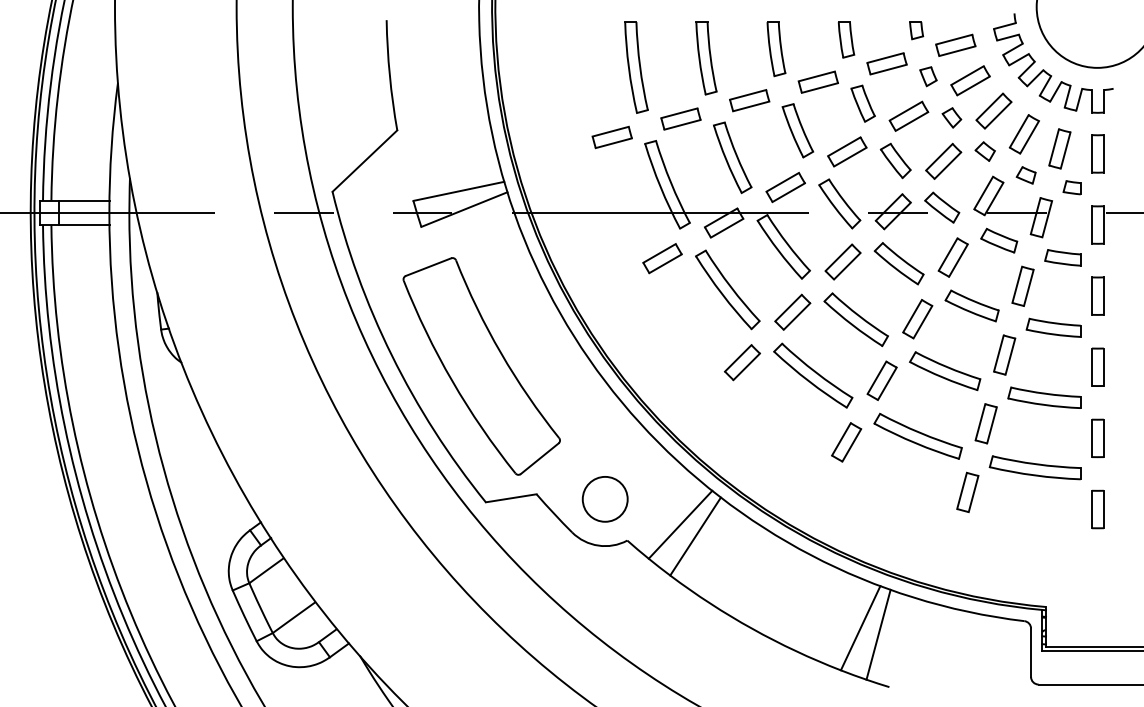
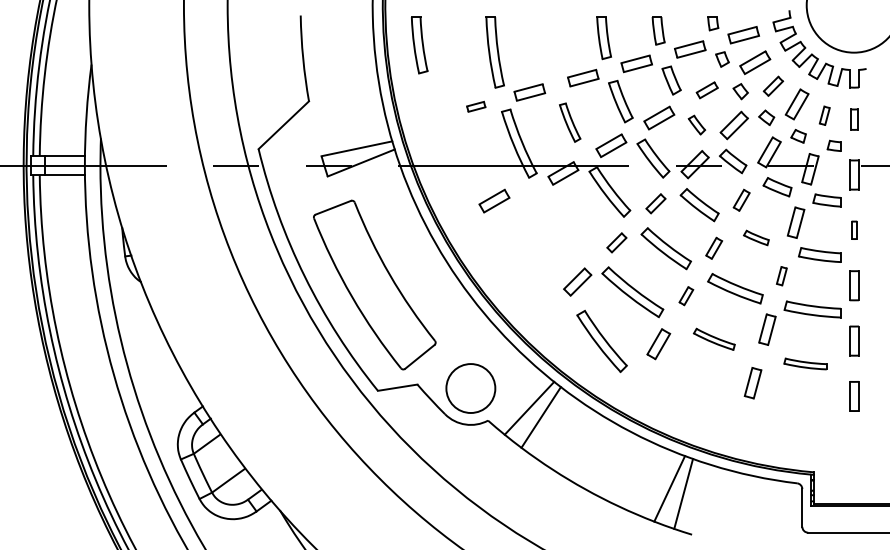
part: (706, 58) -> (419, 45), moved
part: (993, 110) -> (773, 85), size x0.7
part: (908, 115) -> (706, 89), size x0.7
part: (611, 137) -> (475, 106), size x0.6
part: (1059, 148) -> (824, 115), size x0.6
part: (1097, 153) -> (854, 119), size x0.7
part: (732, 157) -> (569, 122), size x0.7
part: (895, 160) -> (696, 124), size x0.7
part: (952, 257) -> (741, 200), size x0.7
part: (662, 258) -> (494, 201), moved
part: (842, 261) -> (655, 203), size x0.7
part: (727, 289) -> (601, 341), moved
part: (1097, 295) -> (854, 229), size x0.6
part: (971, 305) -> (755, 237), size x0.6
part: (792, 311) -> (616, 242), size x0.7
part: (917, 319) -> (713, 248), size x0.7
part: (1004, 354) -> (781, 275), size x0.6
part: (881, 380) -> (685, 296), size x0.6
part: (917, 435) -> (713, 338), size x0.6
part: (1034, 467) -> (805, 363), size x0.6
circle: (604, 498) -> (470, 387), size x1.4

